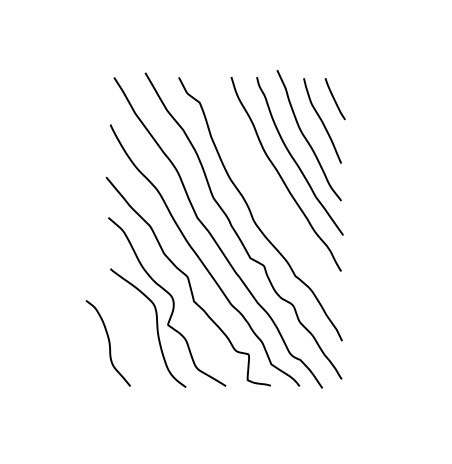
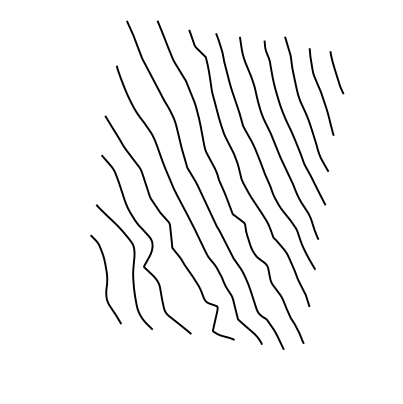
curve: (268, 194) -> (259, 155), added
curve: (108, 343) -> (106, 279), moved

